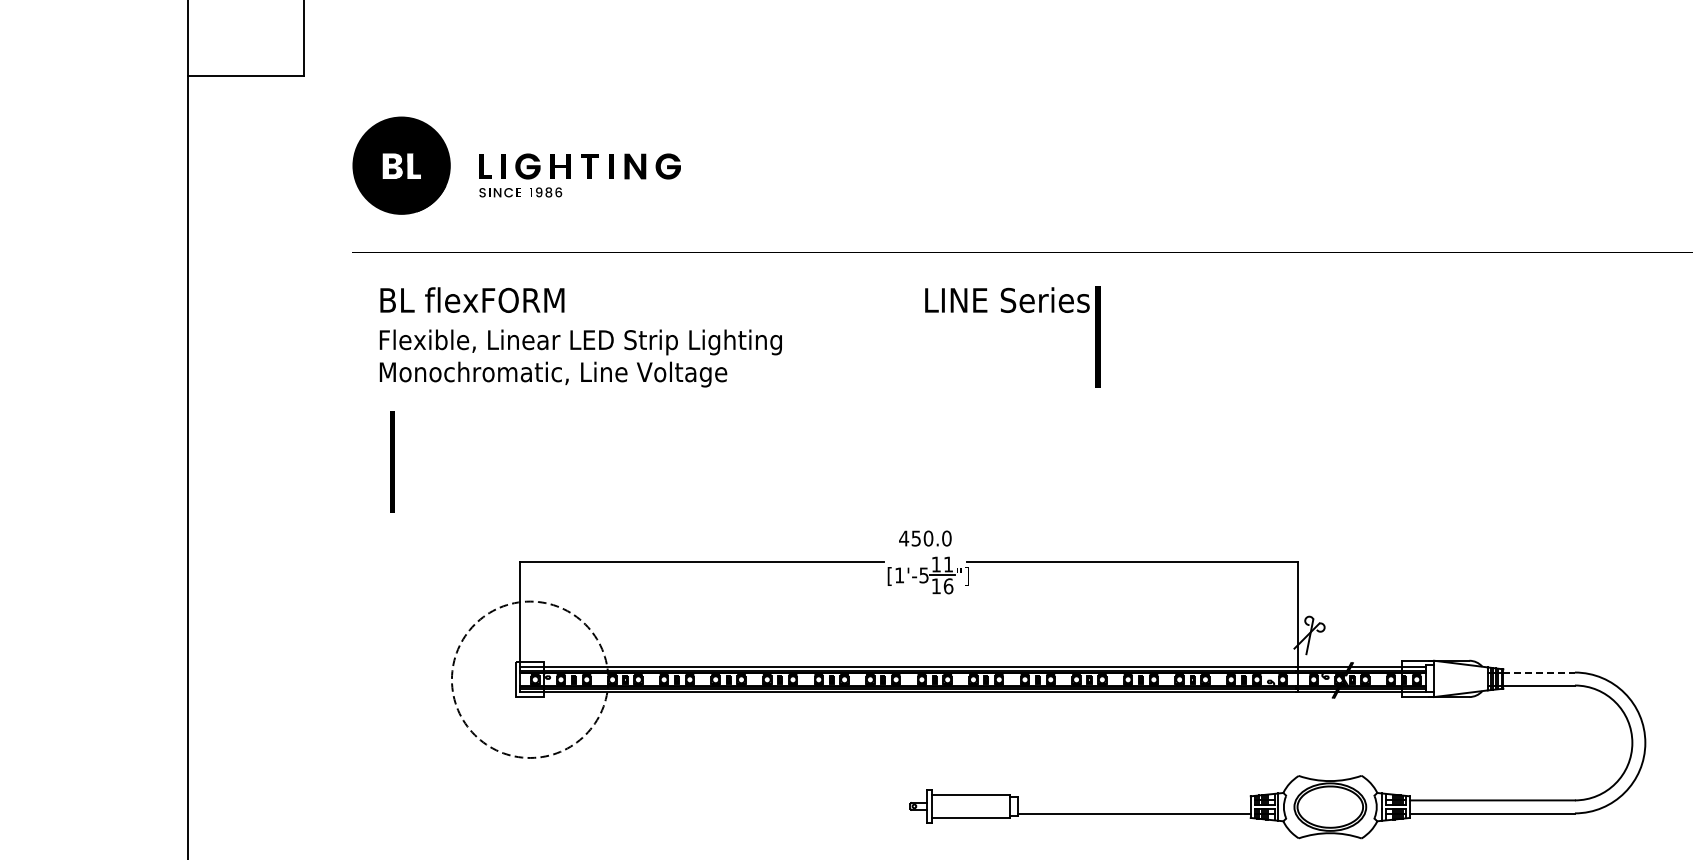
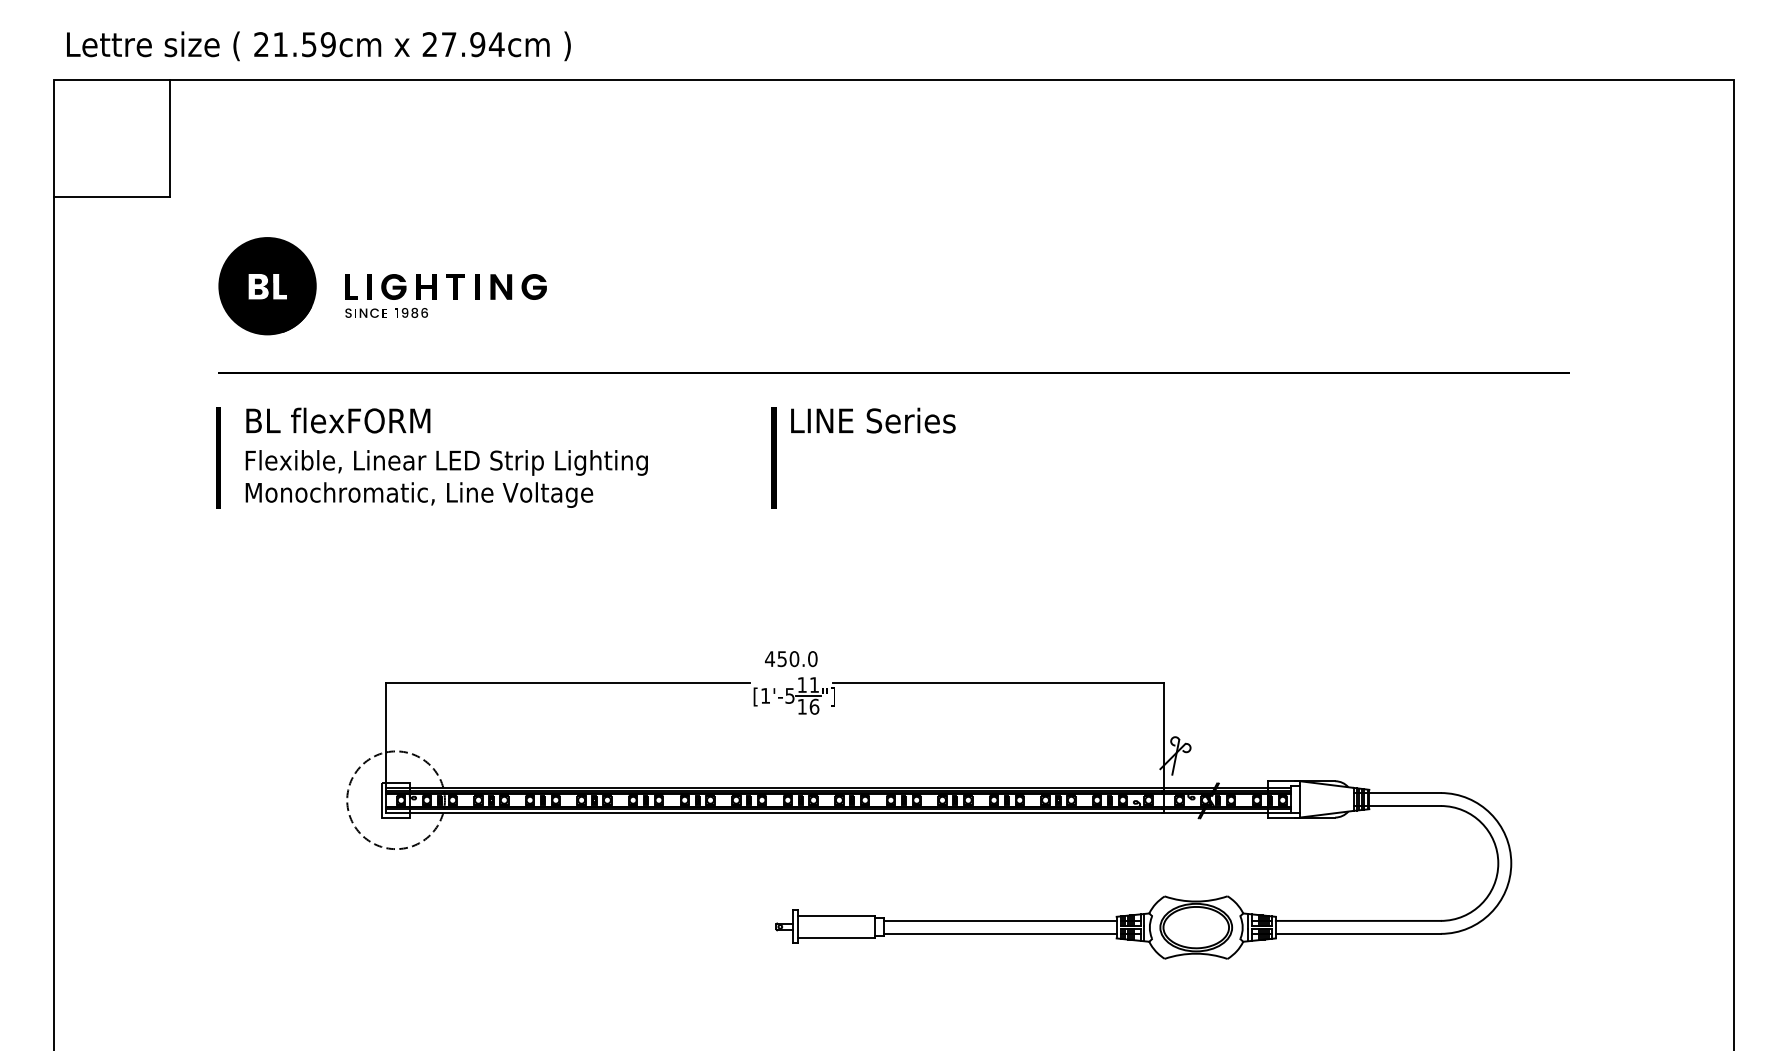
line: (1097, 337) -> (773, 457), moved
line: (392, 462) -> (218, 457), moved
line: (1539, 673) -> (1405, 793), dashed -> solid
circle: (529, 680) -> (395, 800), size x0.62
line: (1134, 800) -> (1000, 920), added

